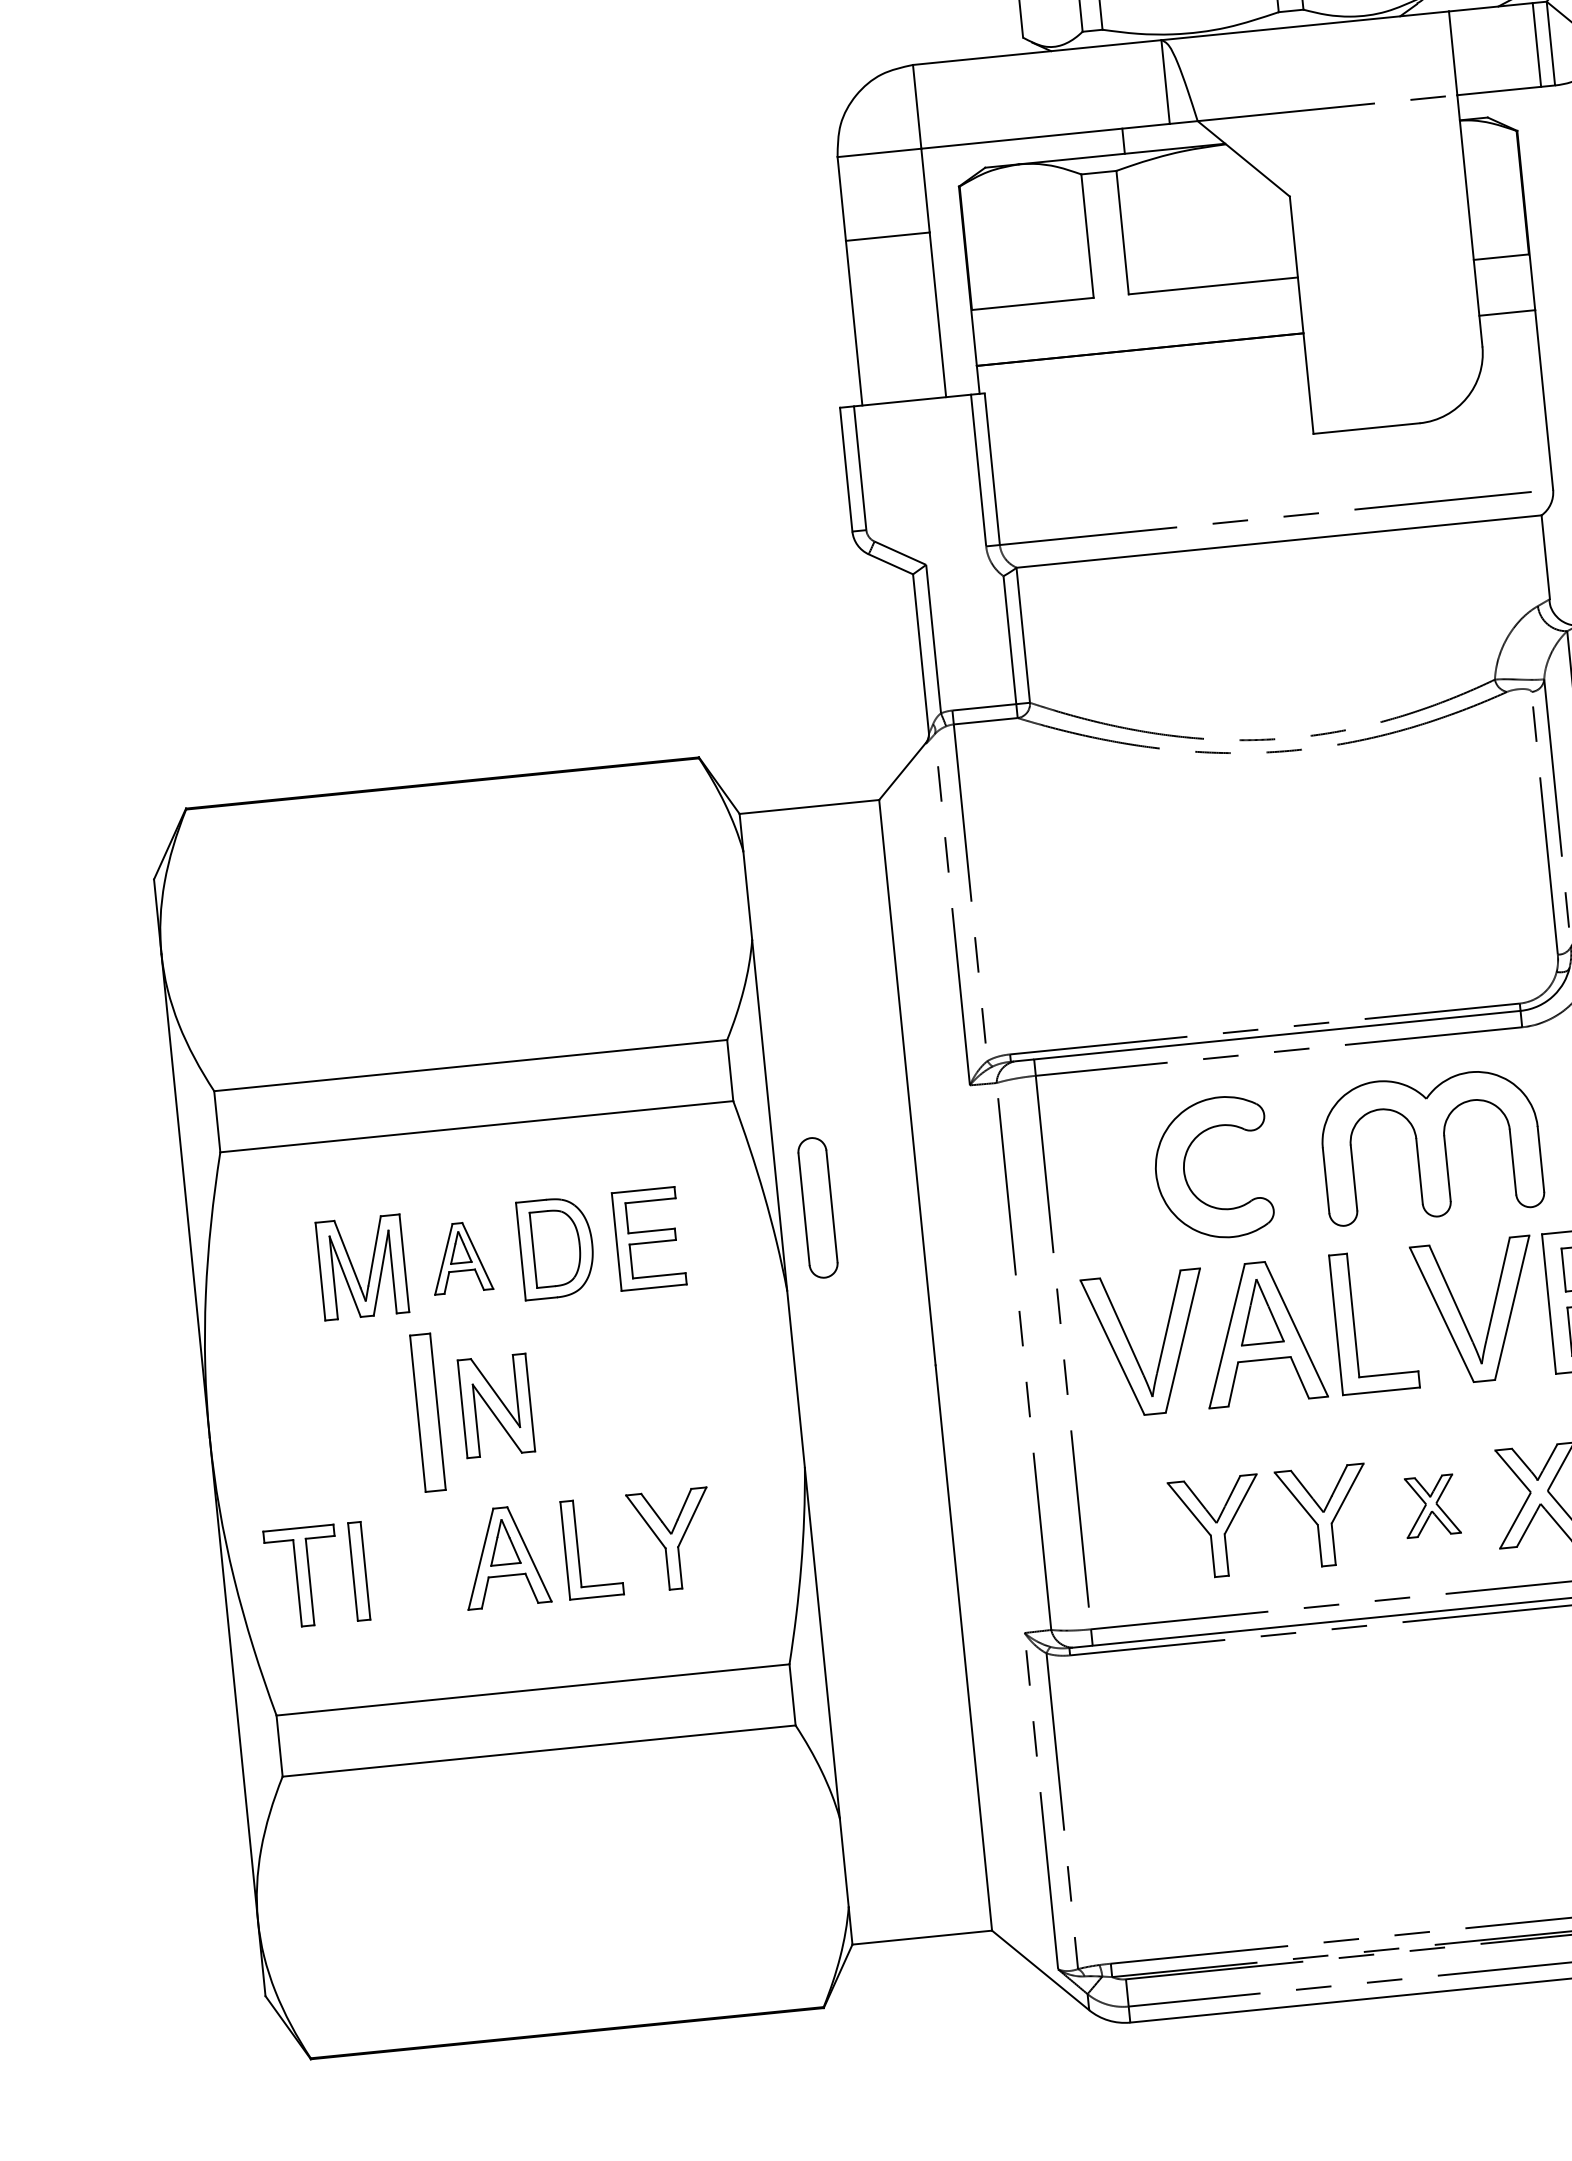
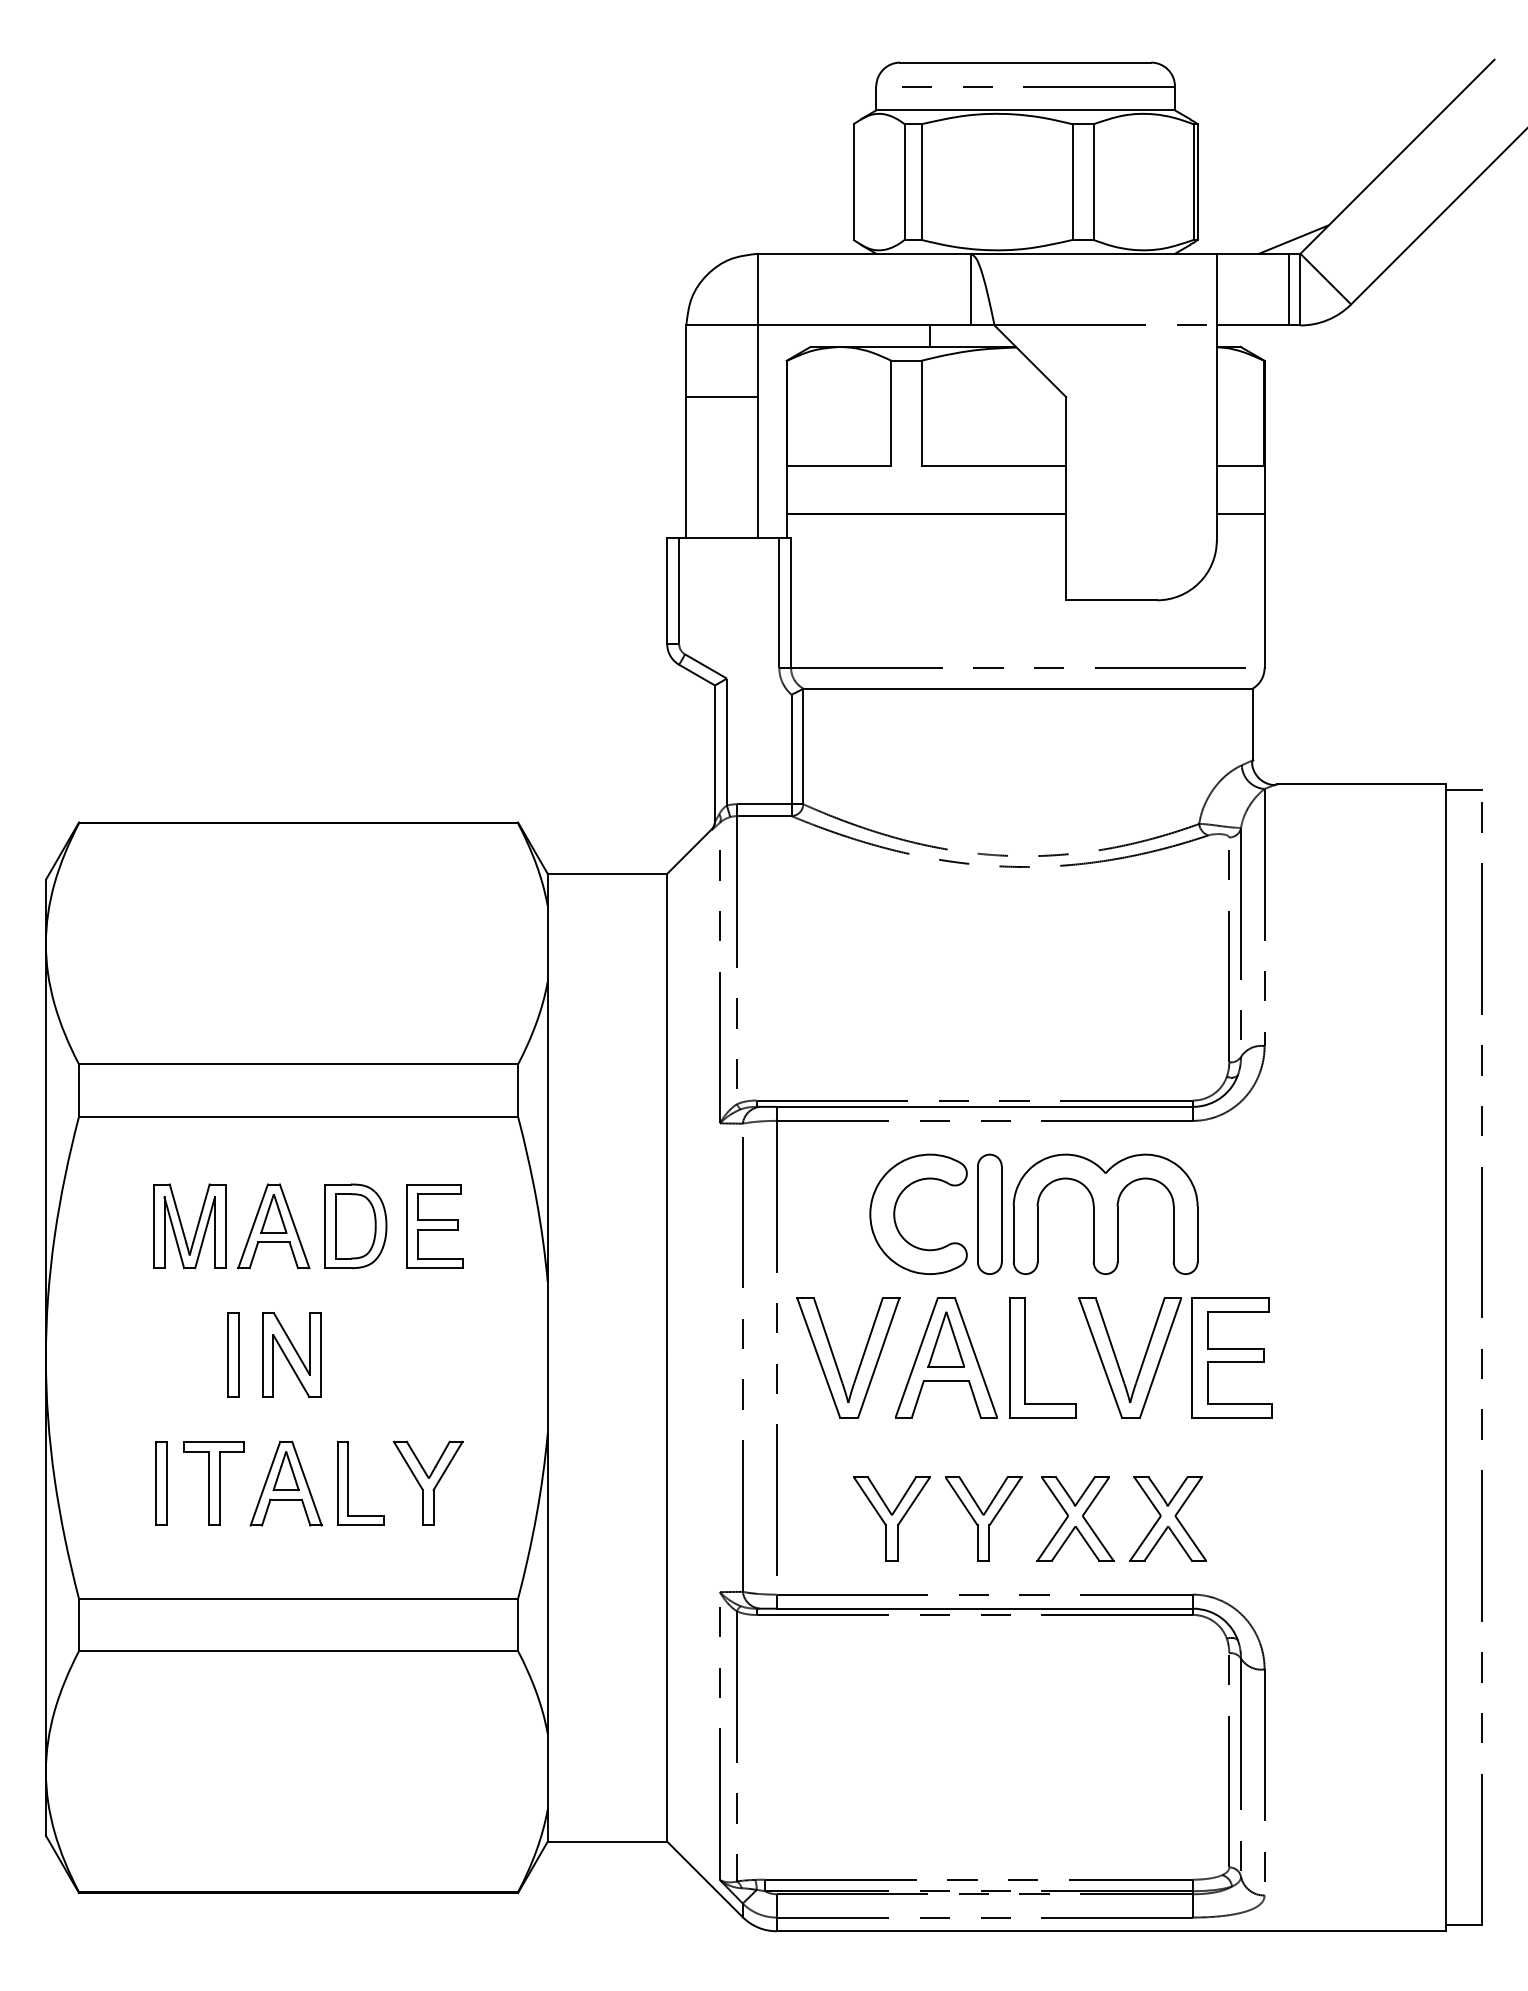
part: (817, 1206) -> (989, 1213), moved
part: (460, 1257) -> (273, 1226), size x1.43
part: (428, 1412) -> (233, 1354), size x0.62
part: (1431, 1505) -> (1075, 1518), size x1.67
part: (302, 1576) -> (213, 1483), moved

